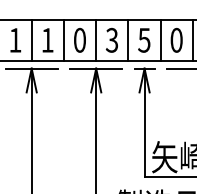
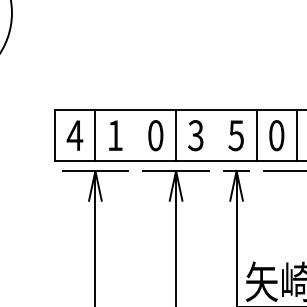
text: (14, 40) -> (74, 135), 1 -> 4
line: (63, 40) -> (135, 135), removed
line: (128, 40) -> (216, 135), removed

